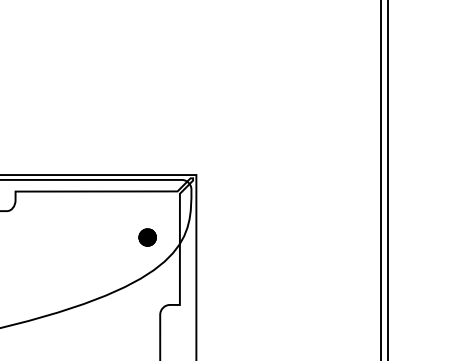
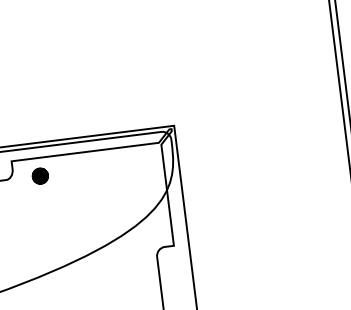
part: (147, 237) -> (40, 176), moved

